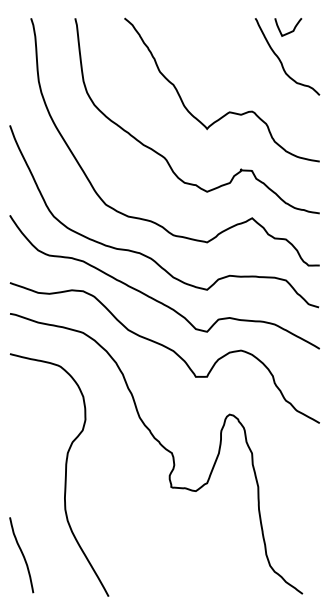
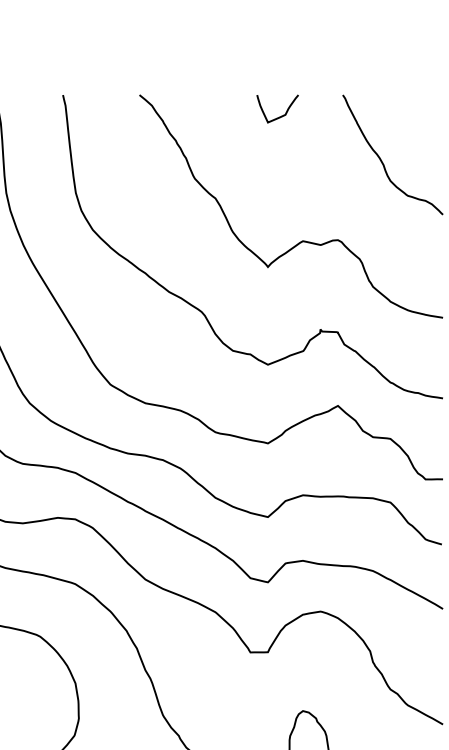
curve: (289, 31) -> (279, 115), moved

